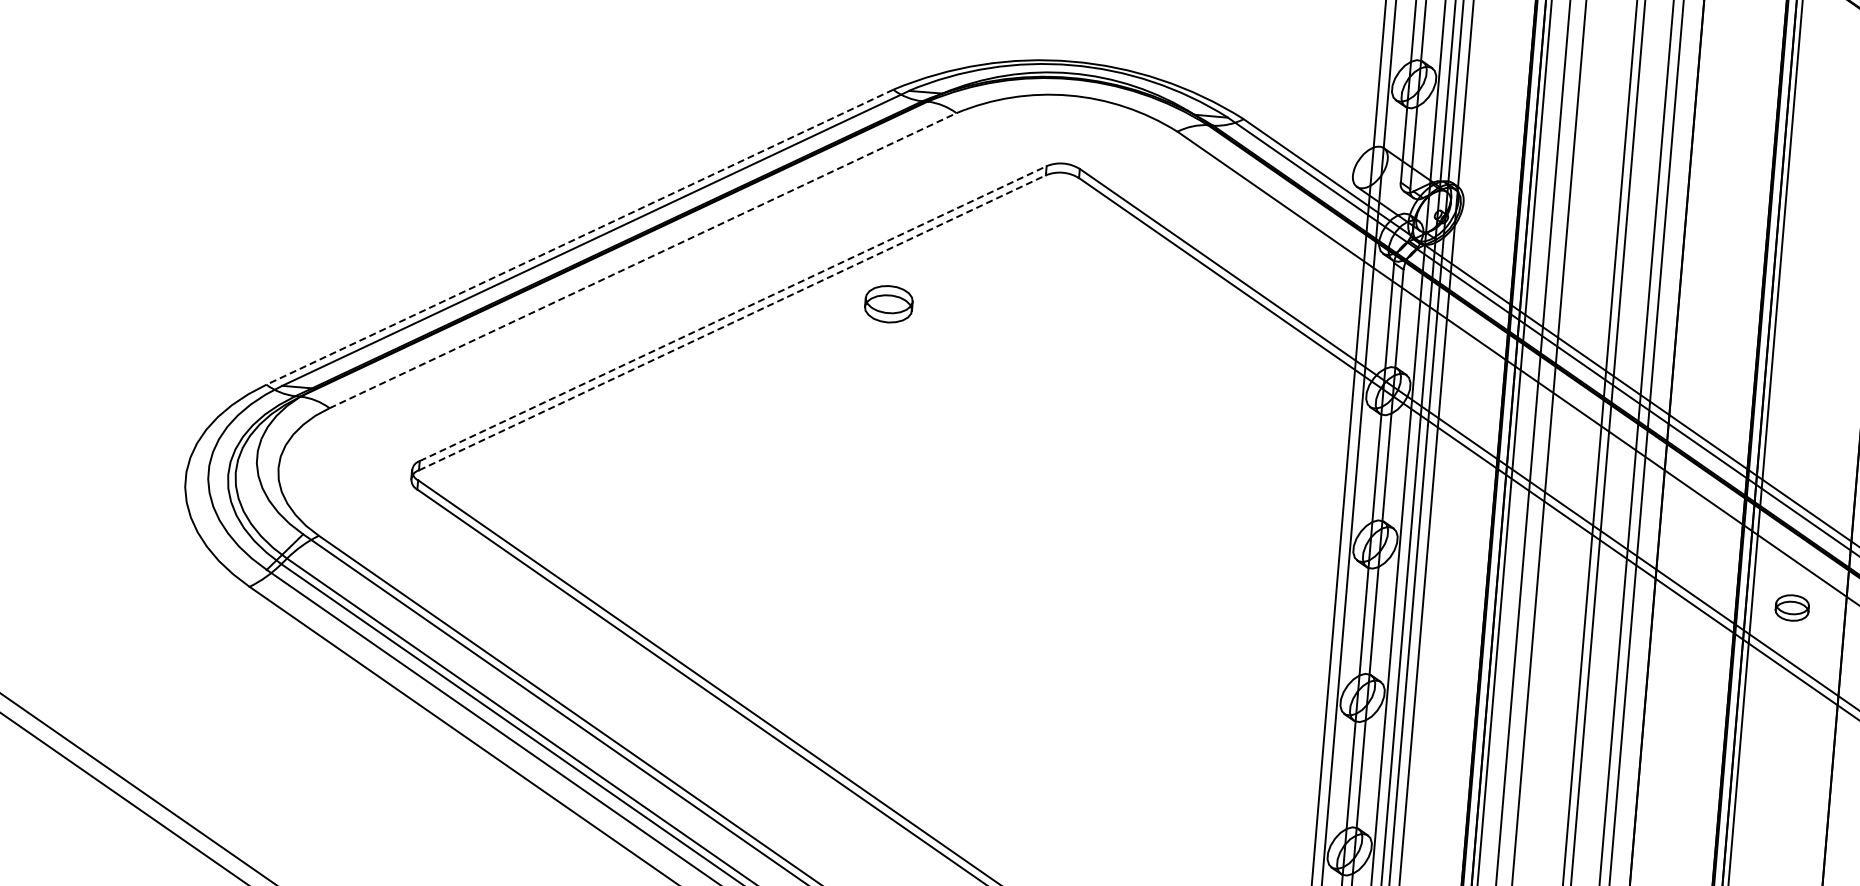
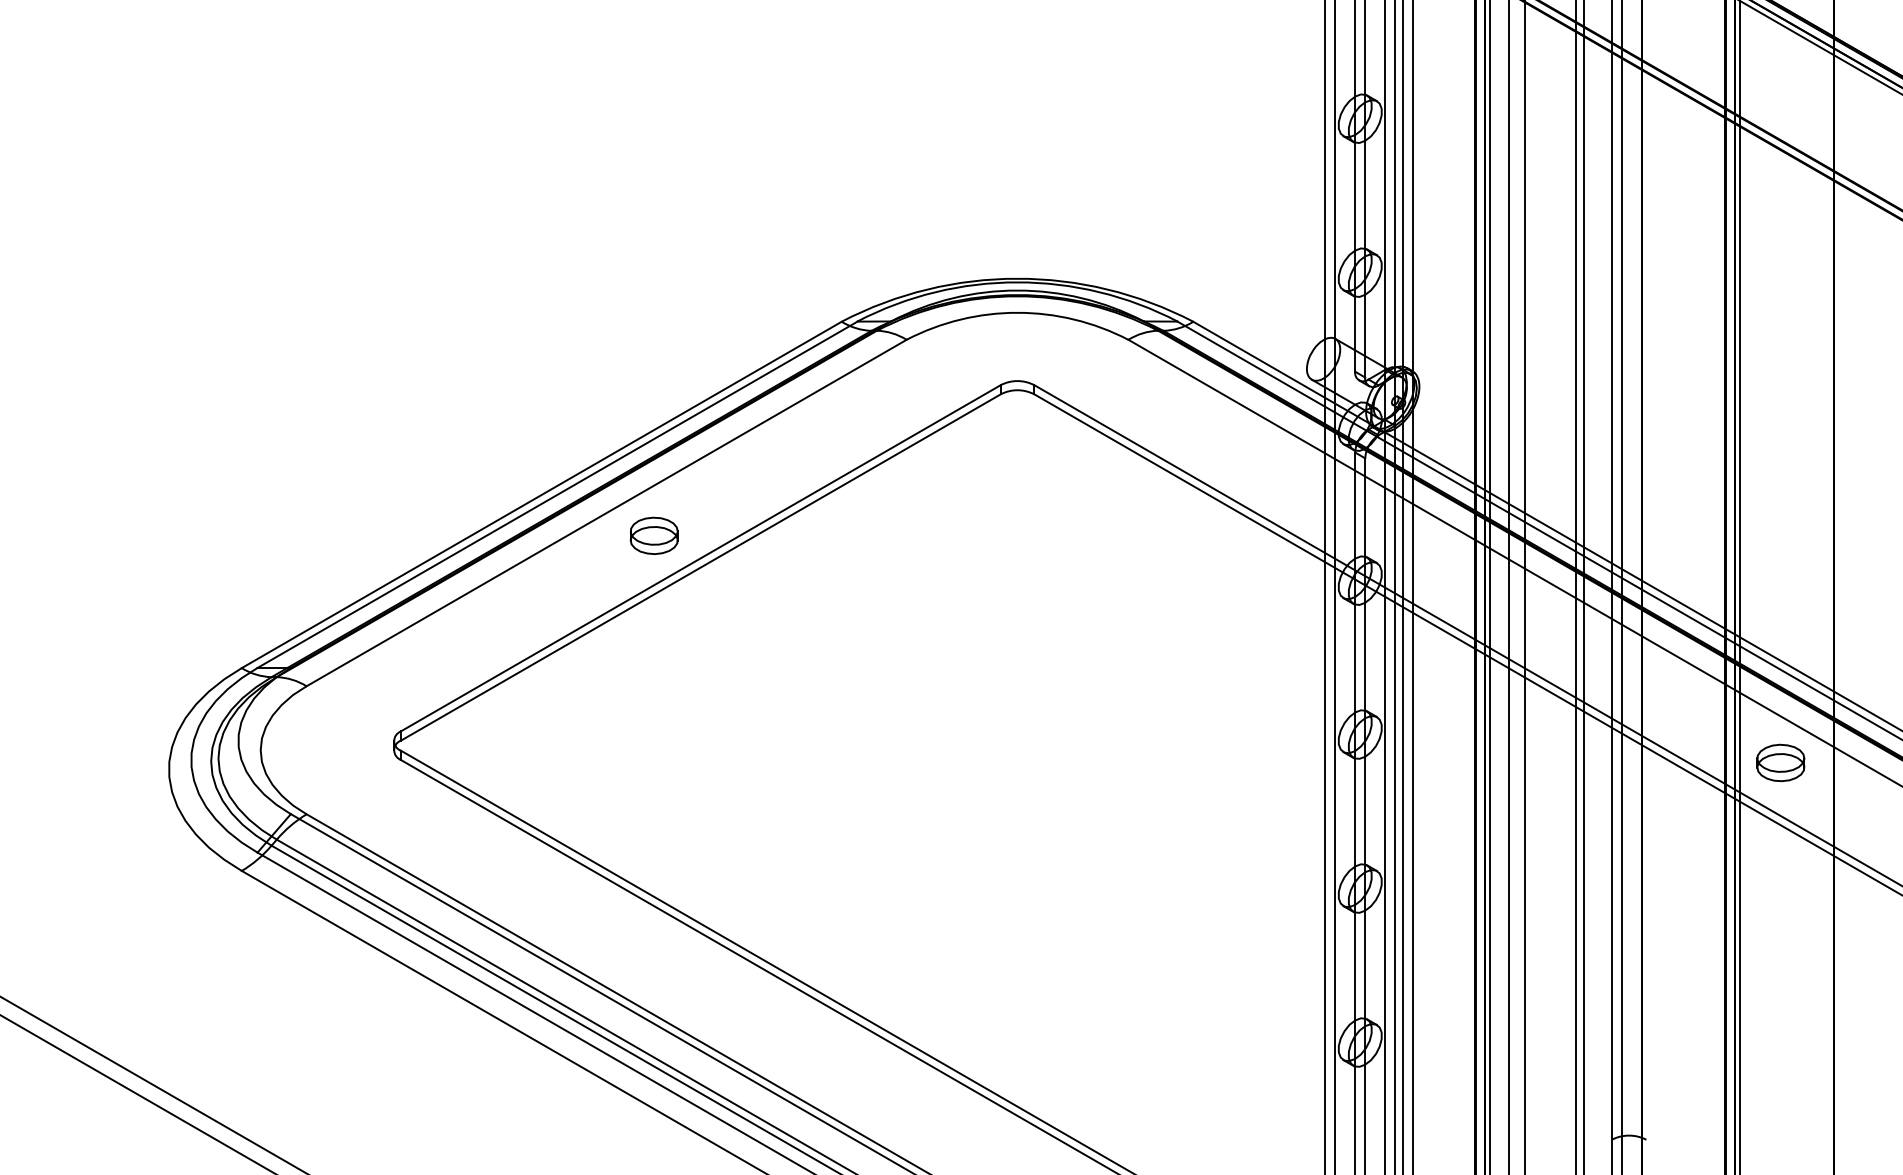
line: (579, 237) -> (541, 495), dashed -> solid
line: (643, 260) -> (607, 512), dashed -> solid
part: (888, 303) -> (653, 535), moved
line: (733, 313) -> (701, 558), dashed -> solid
line: (733, 322) -> (701, 567), dashed -> solid
part: (1791, 607) -> (1780, 762), size x1.43

